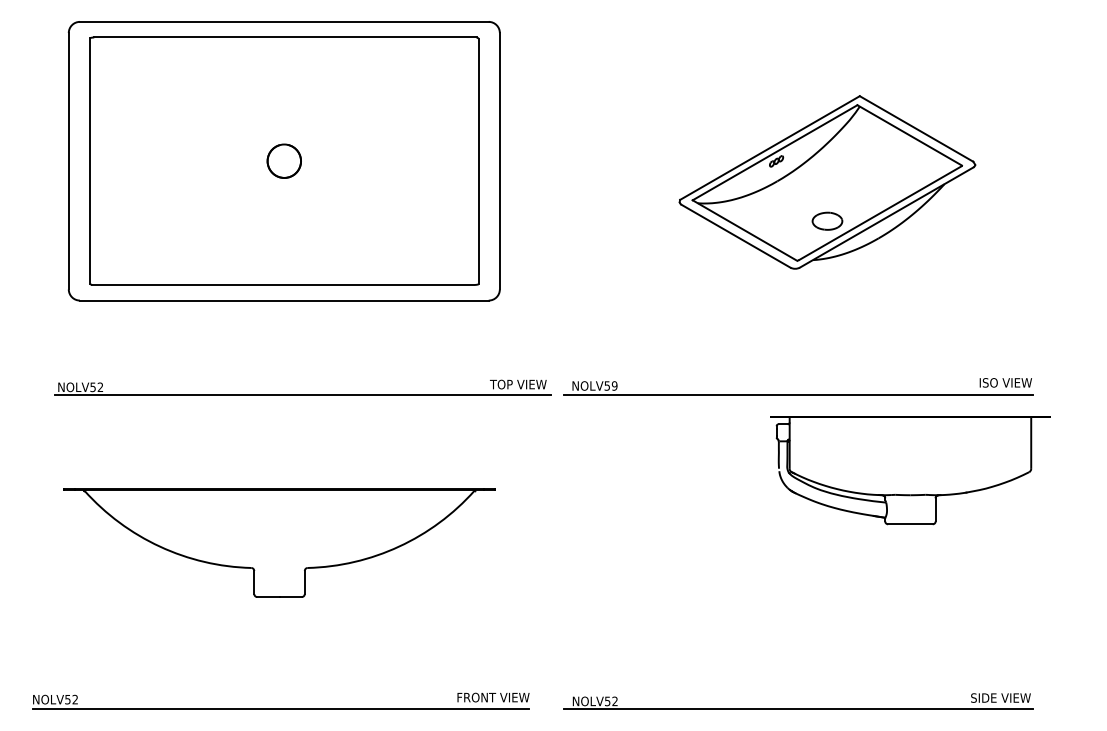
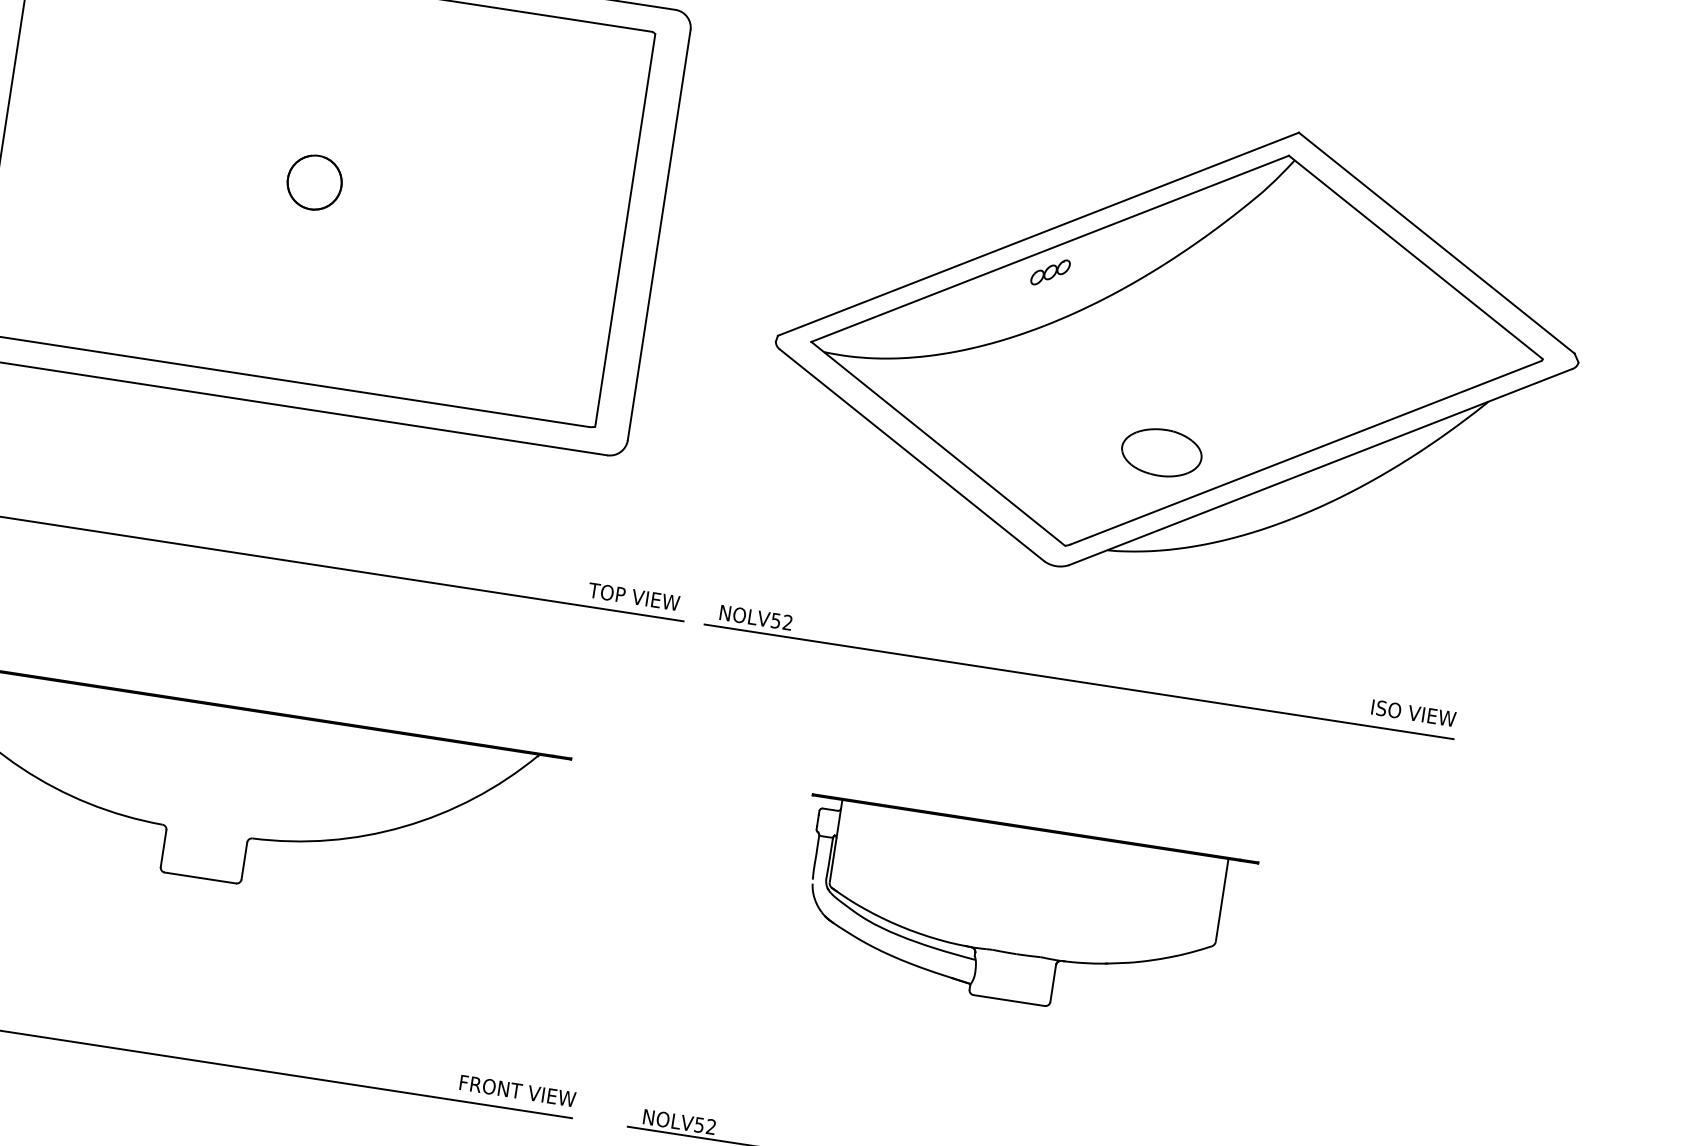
part: (827, 182) -> (1177, 349), size x1.67
text: (614, 385) -> (787, 621), NOLV59 -> NOLV52
part: (910, 470) -> (1022, 914), moved

